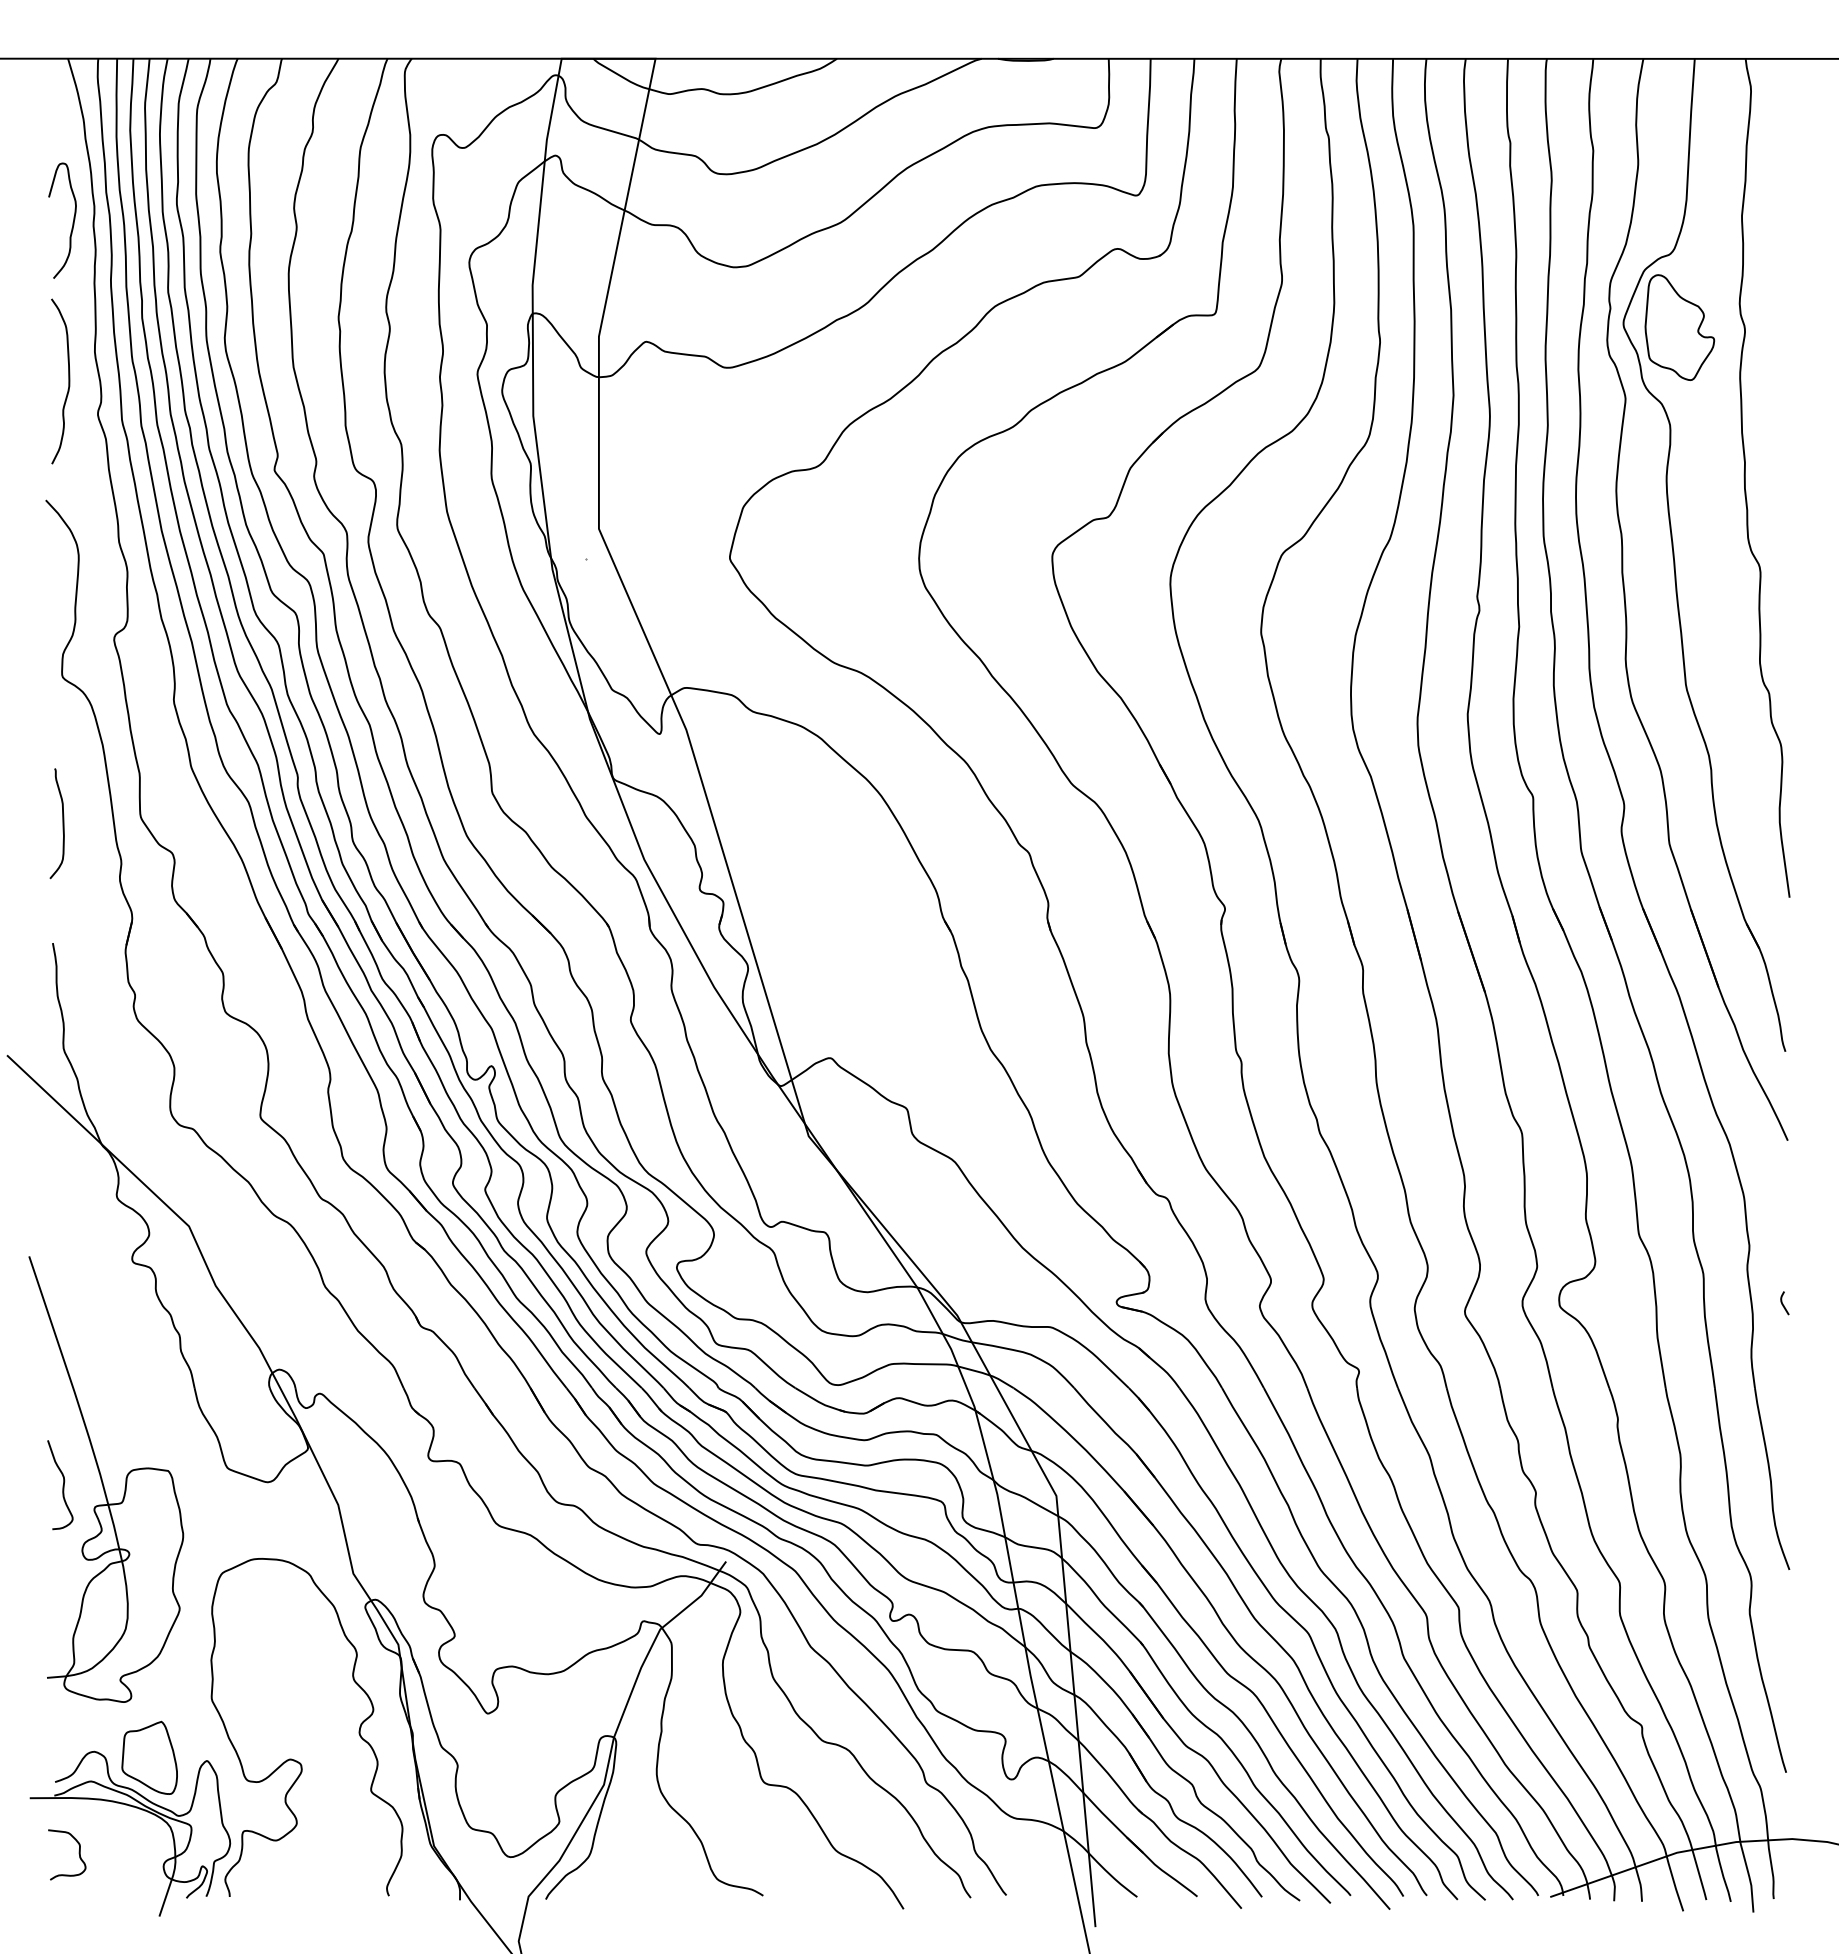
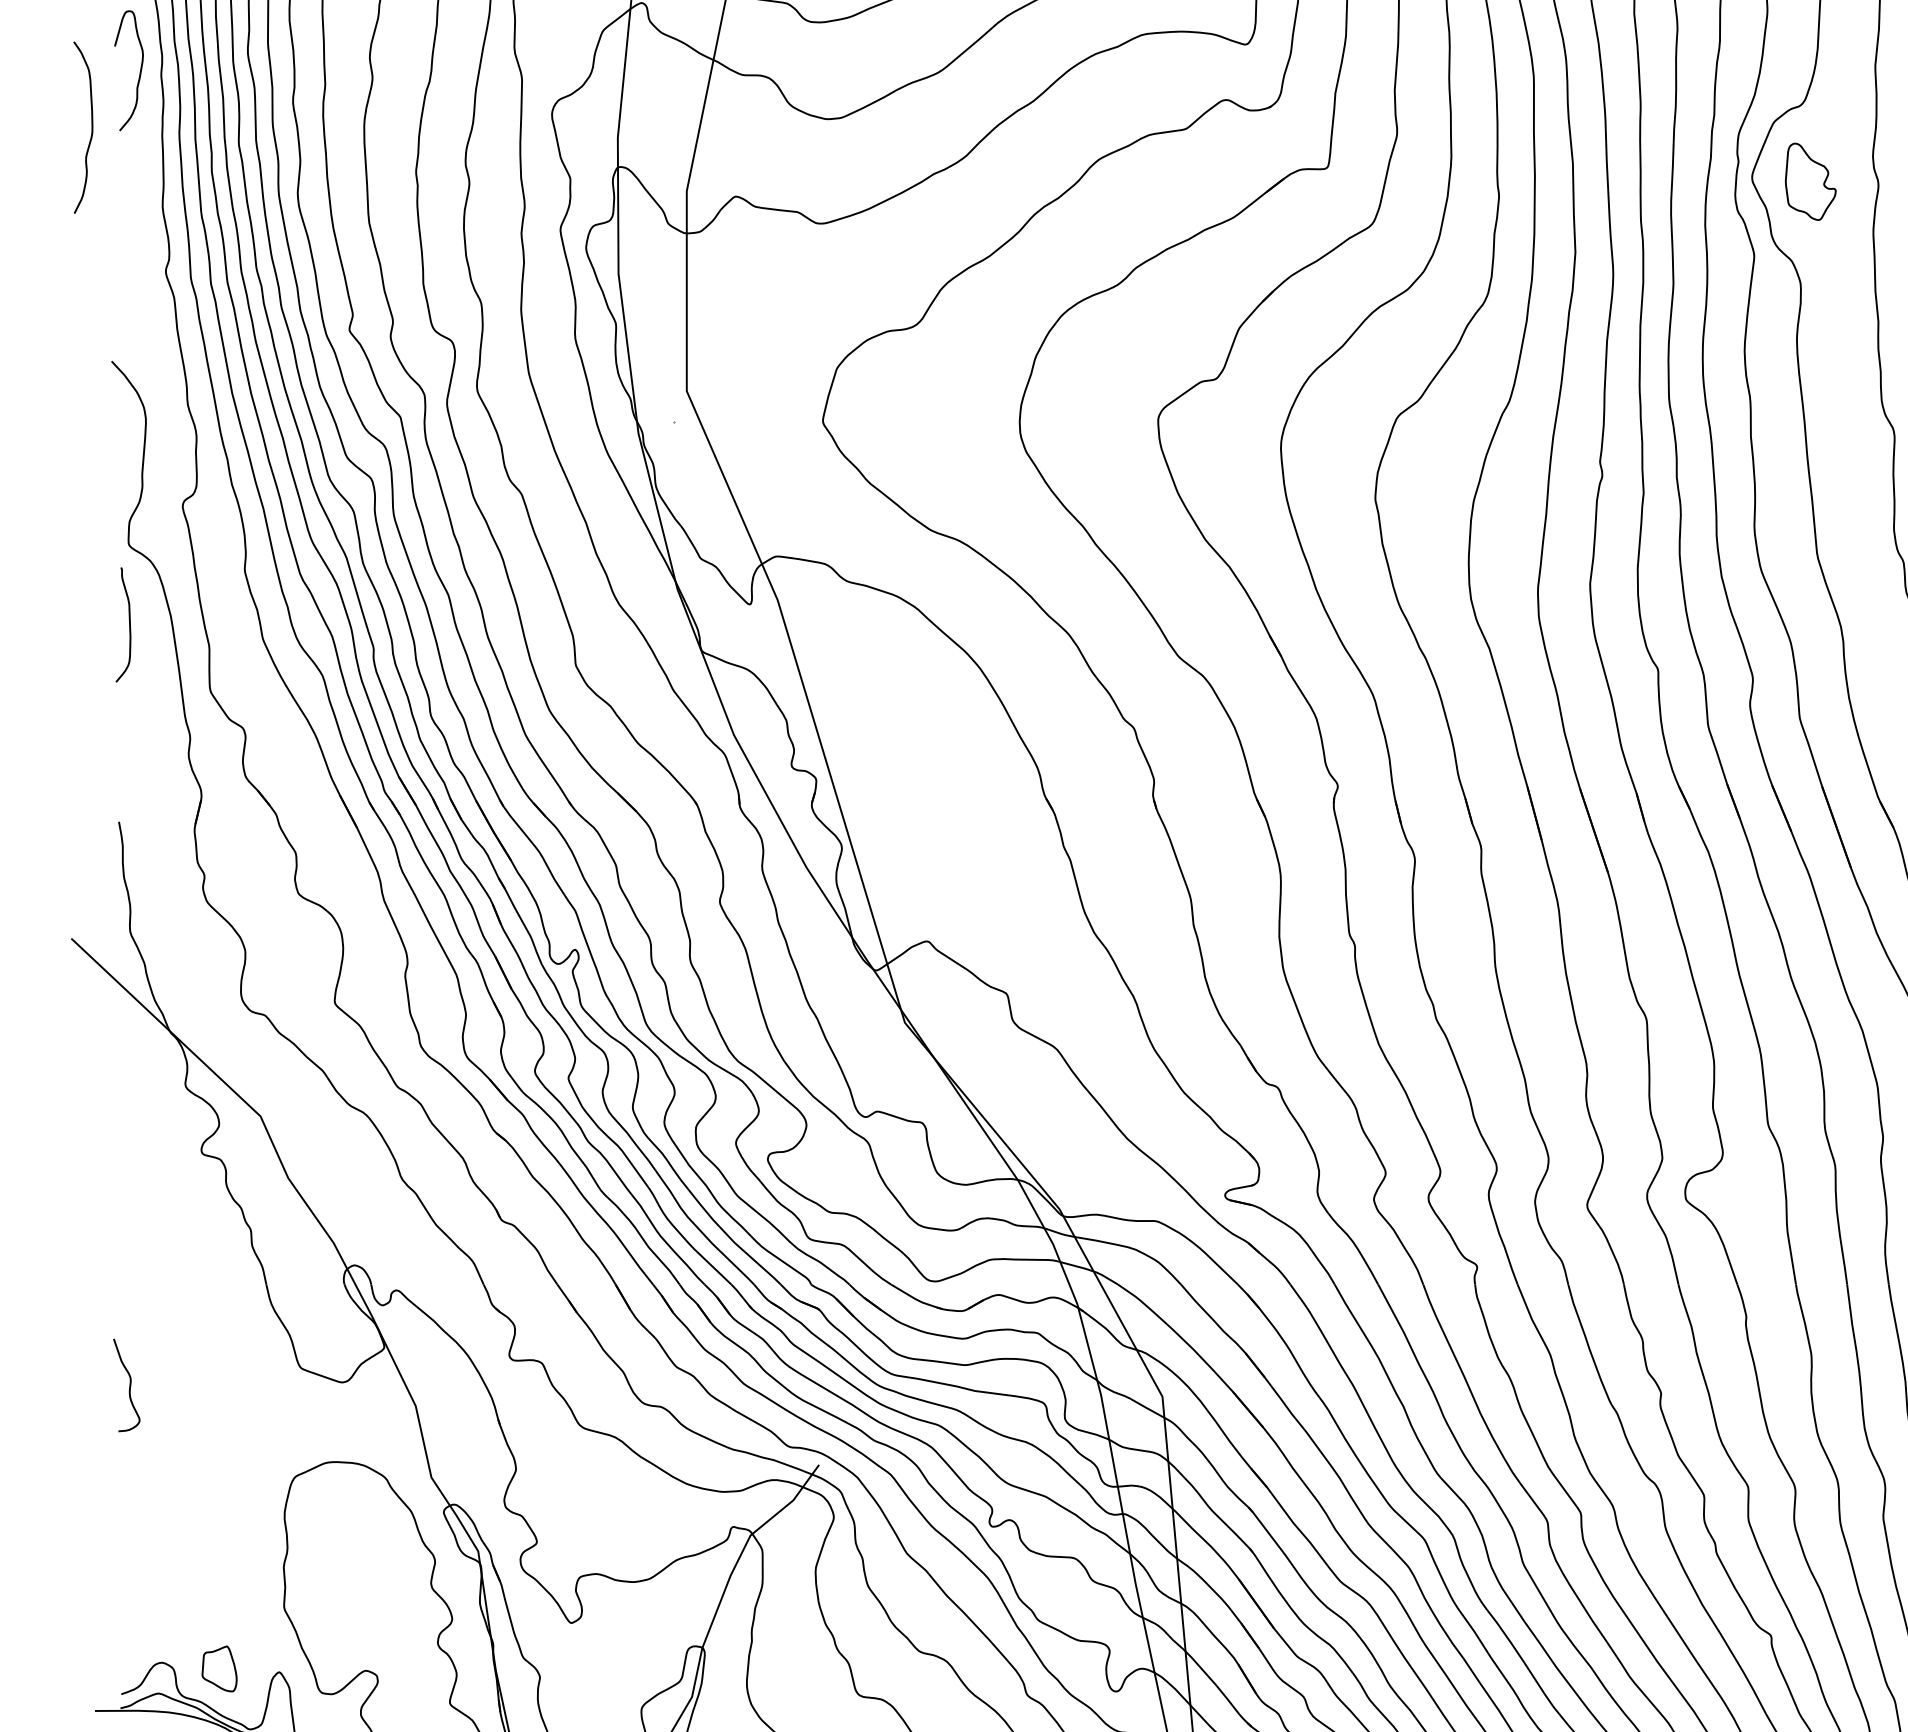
part: (1679, 327) -> (1810, 181), size x0.7
curve: (68, 381) -> (91, 127), moved
curve: (62, 823) -> (129, 624), moved
part: (106, 1479) -> (174, 1379), removed
part: (149, 1757) -> (219, 1668), size x0.6

